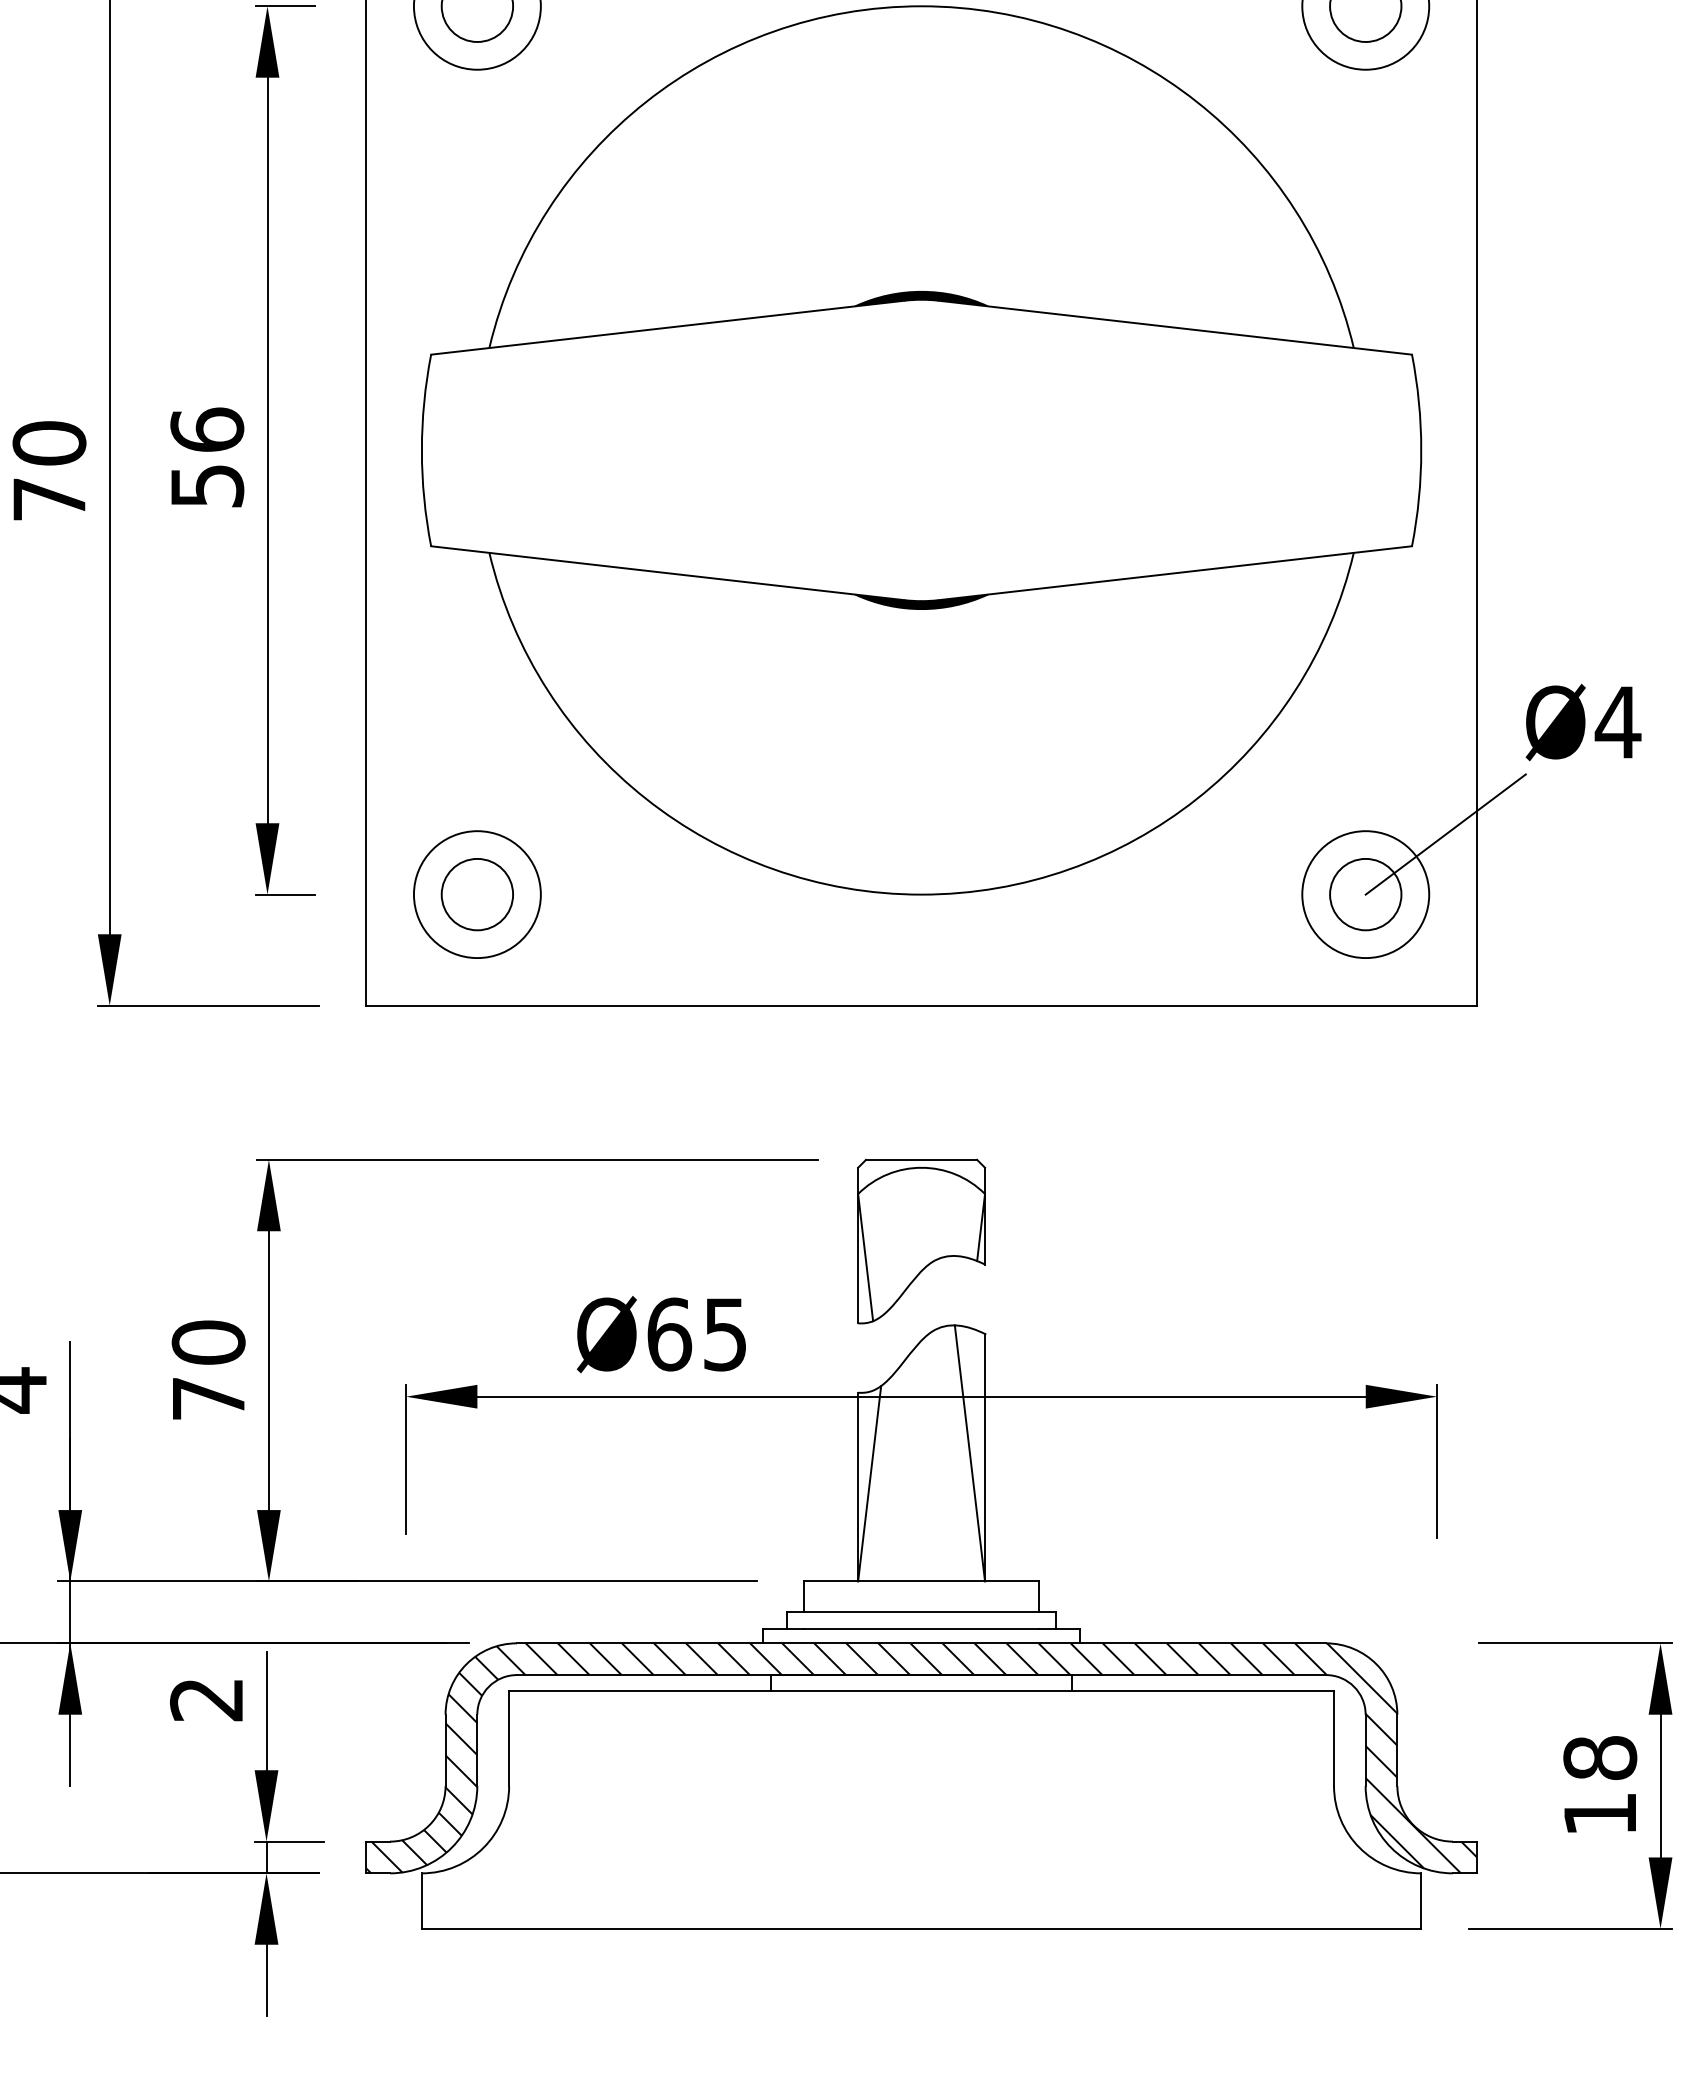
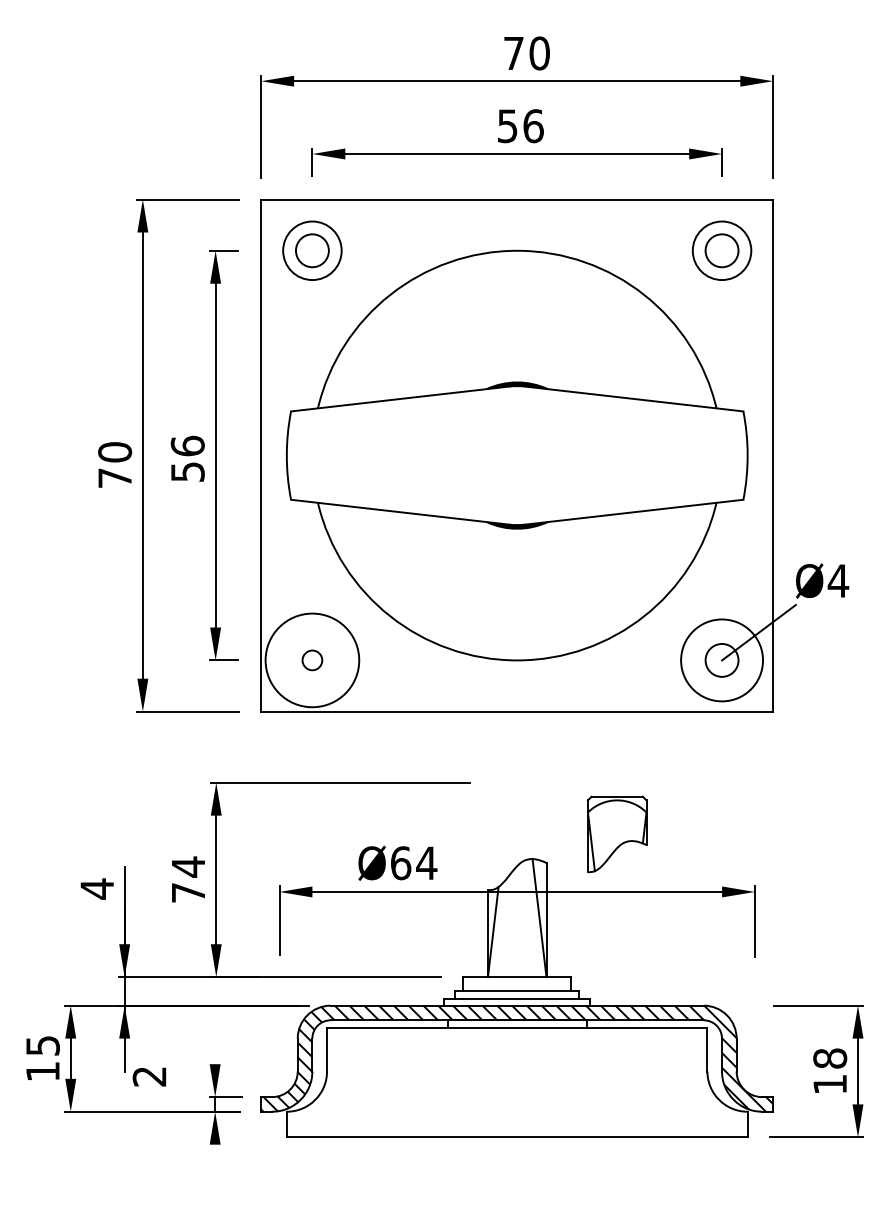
circle: (475, 892) -> (311, 659), size x0.6
circle: (477, 894) -> (312, 660), size x1.6
circle: (1364, 894) -> (721, 660), size x1.4
part: (919, 1241) -> (616, 834), moved
text: (724, 1335) -> (426, 863), Ø65 -> Ø64
text: (208, 1341) -> (188, 866), 70 -> 74
text: (206, 1699) -> (149, 1076), moved
line: (267, 1710) -> (215, 1036), removed
line: (267, 1979) -> (215, 1160), removed

